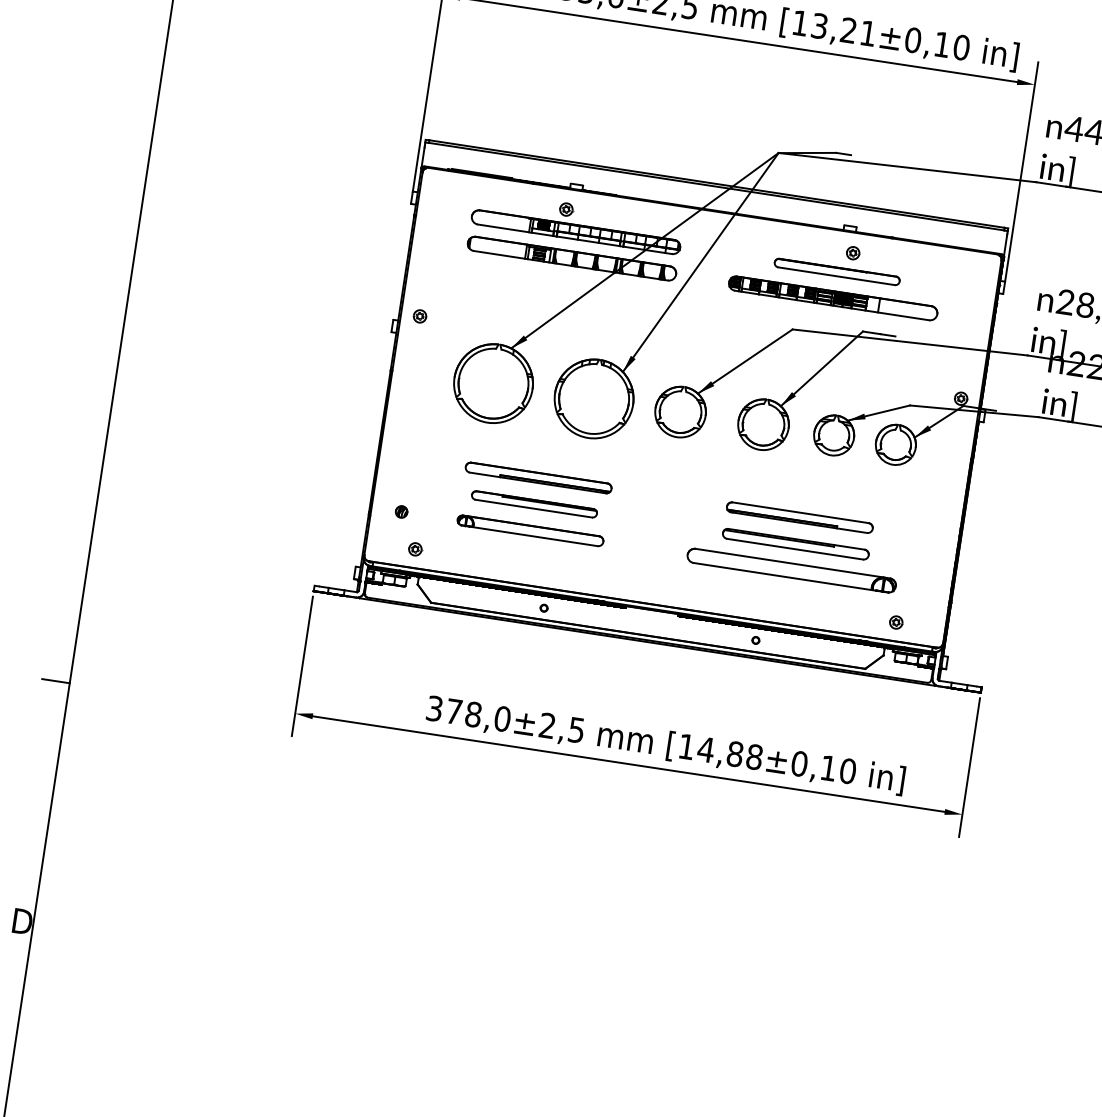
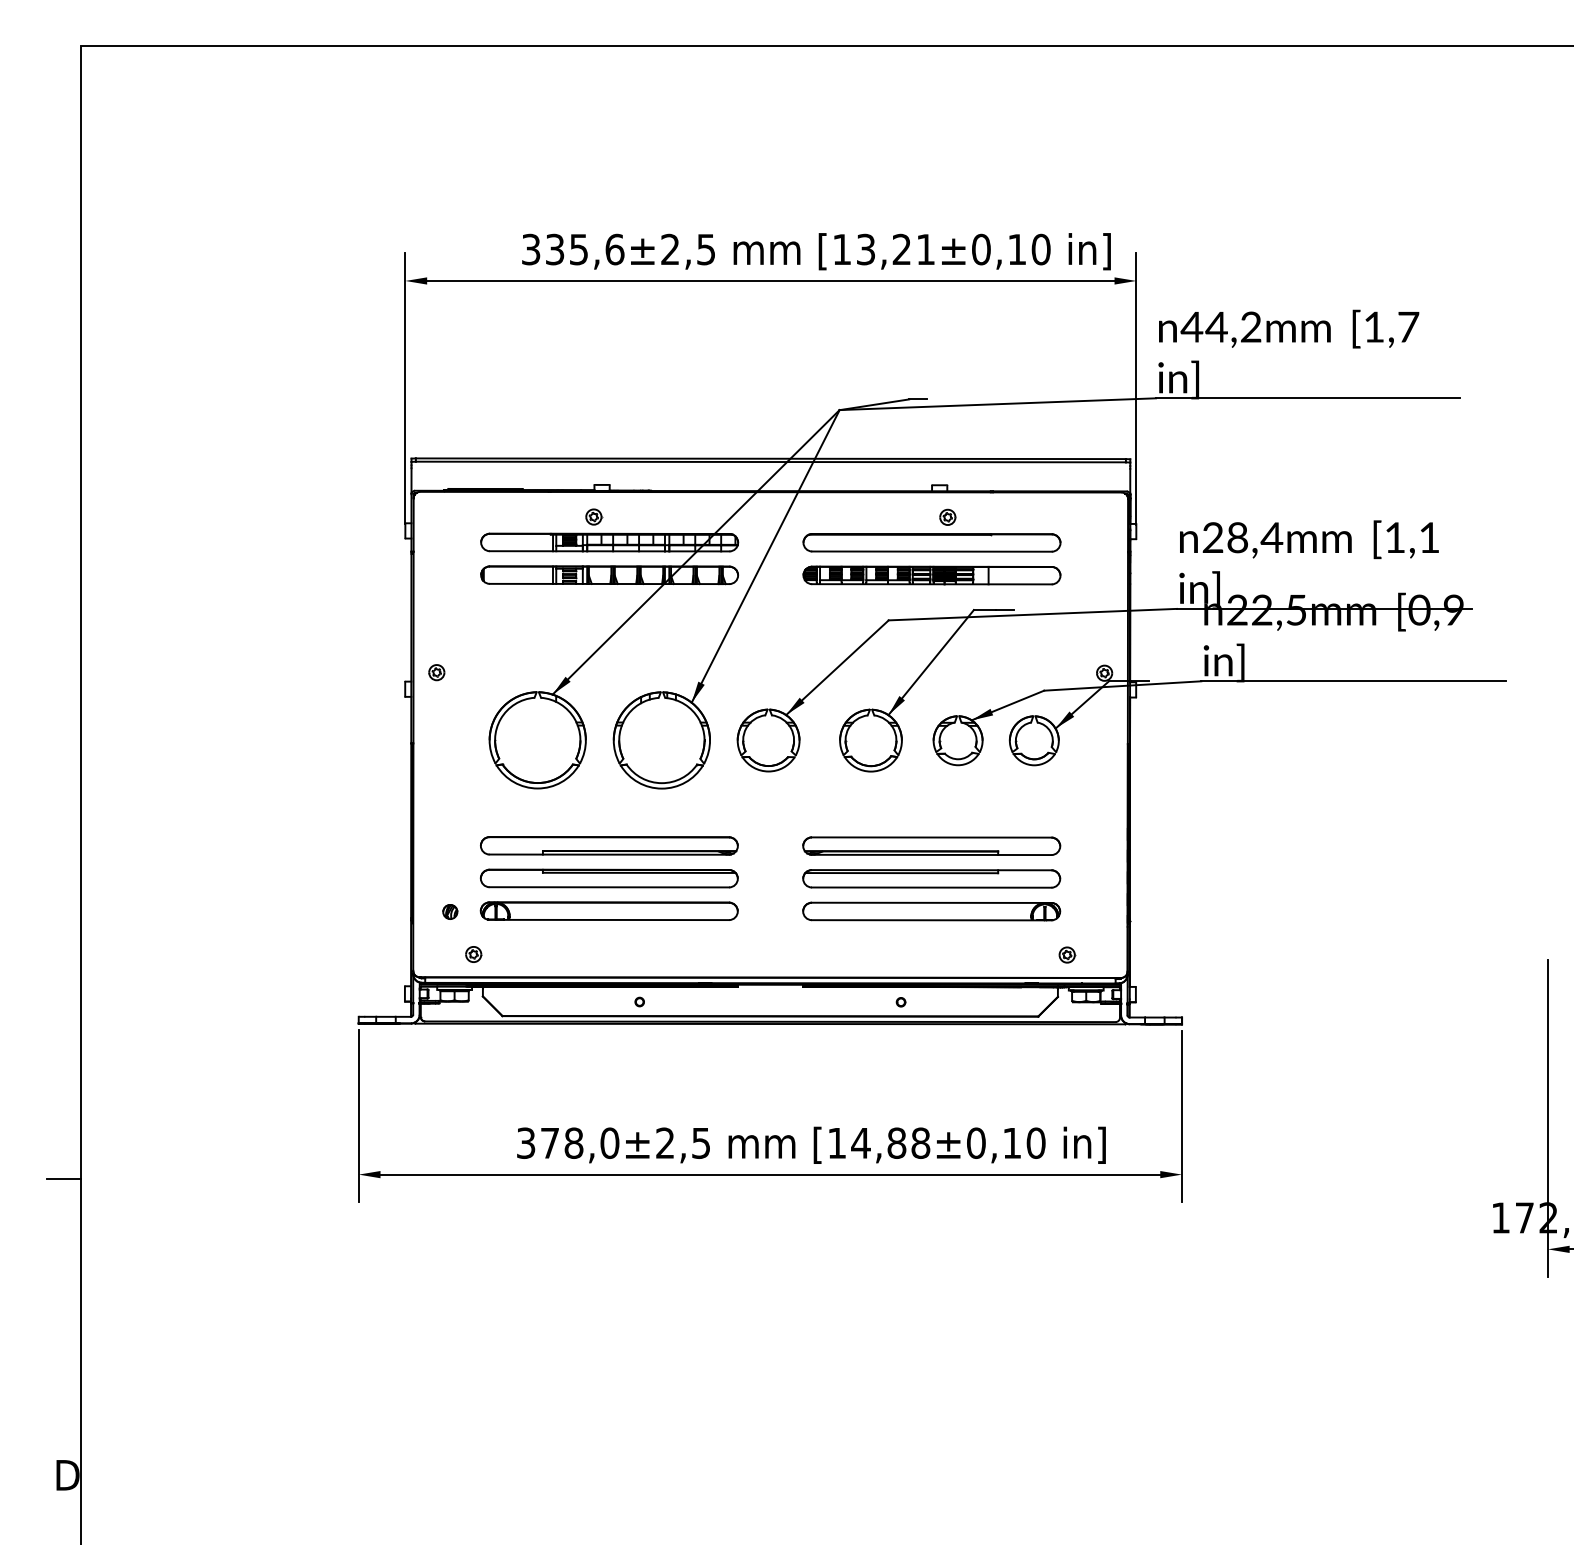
part: (836, 271) -> (931, 542), size x1.67
part: (538, 477) -> (609, 845), size x1.43
part: (533, 504) -> (608, 878), size x1.67
part: (799, 517) -> (931, 845), size x1.43
part: (530, 530) -> (608, 910), size x1.43
part: (795, 543) -> (931, 878), size x1.43

